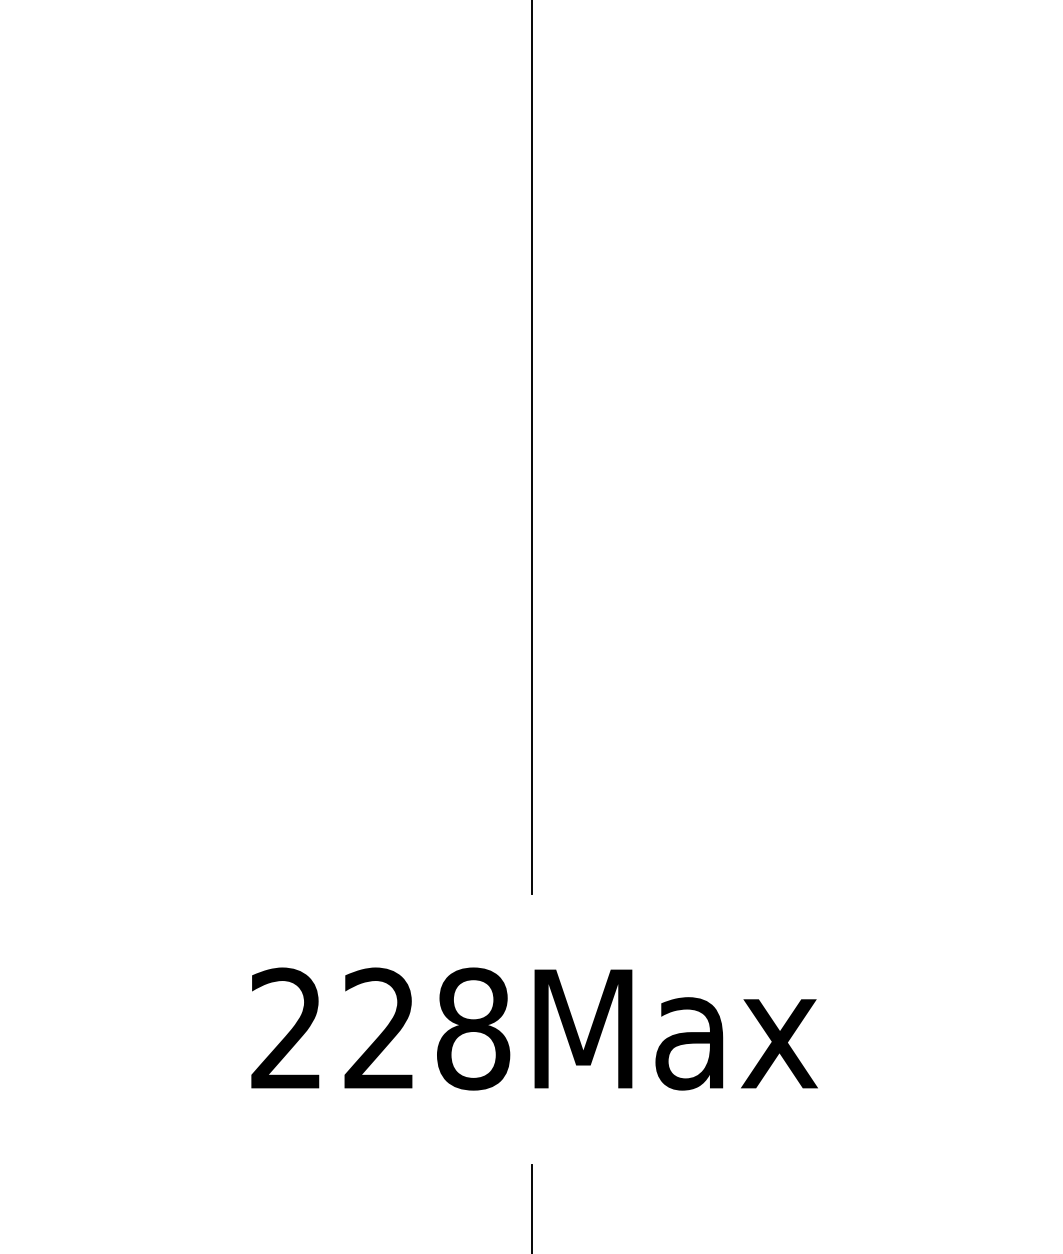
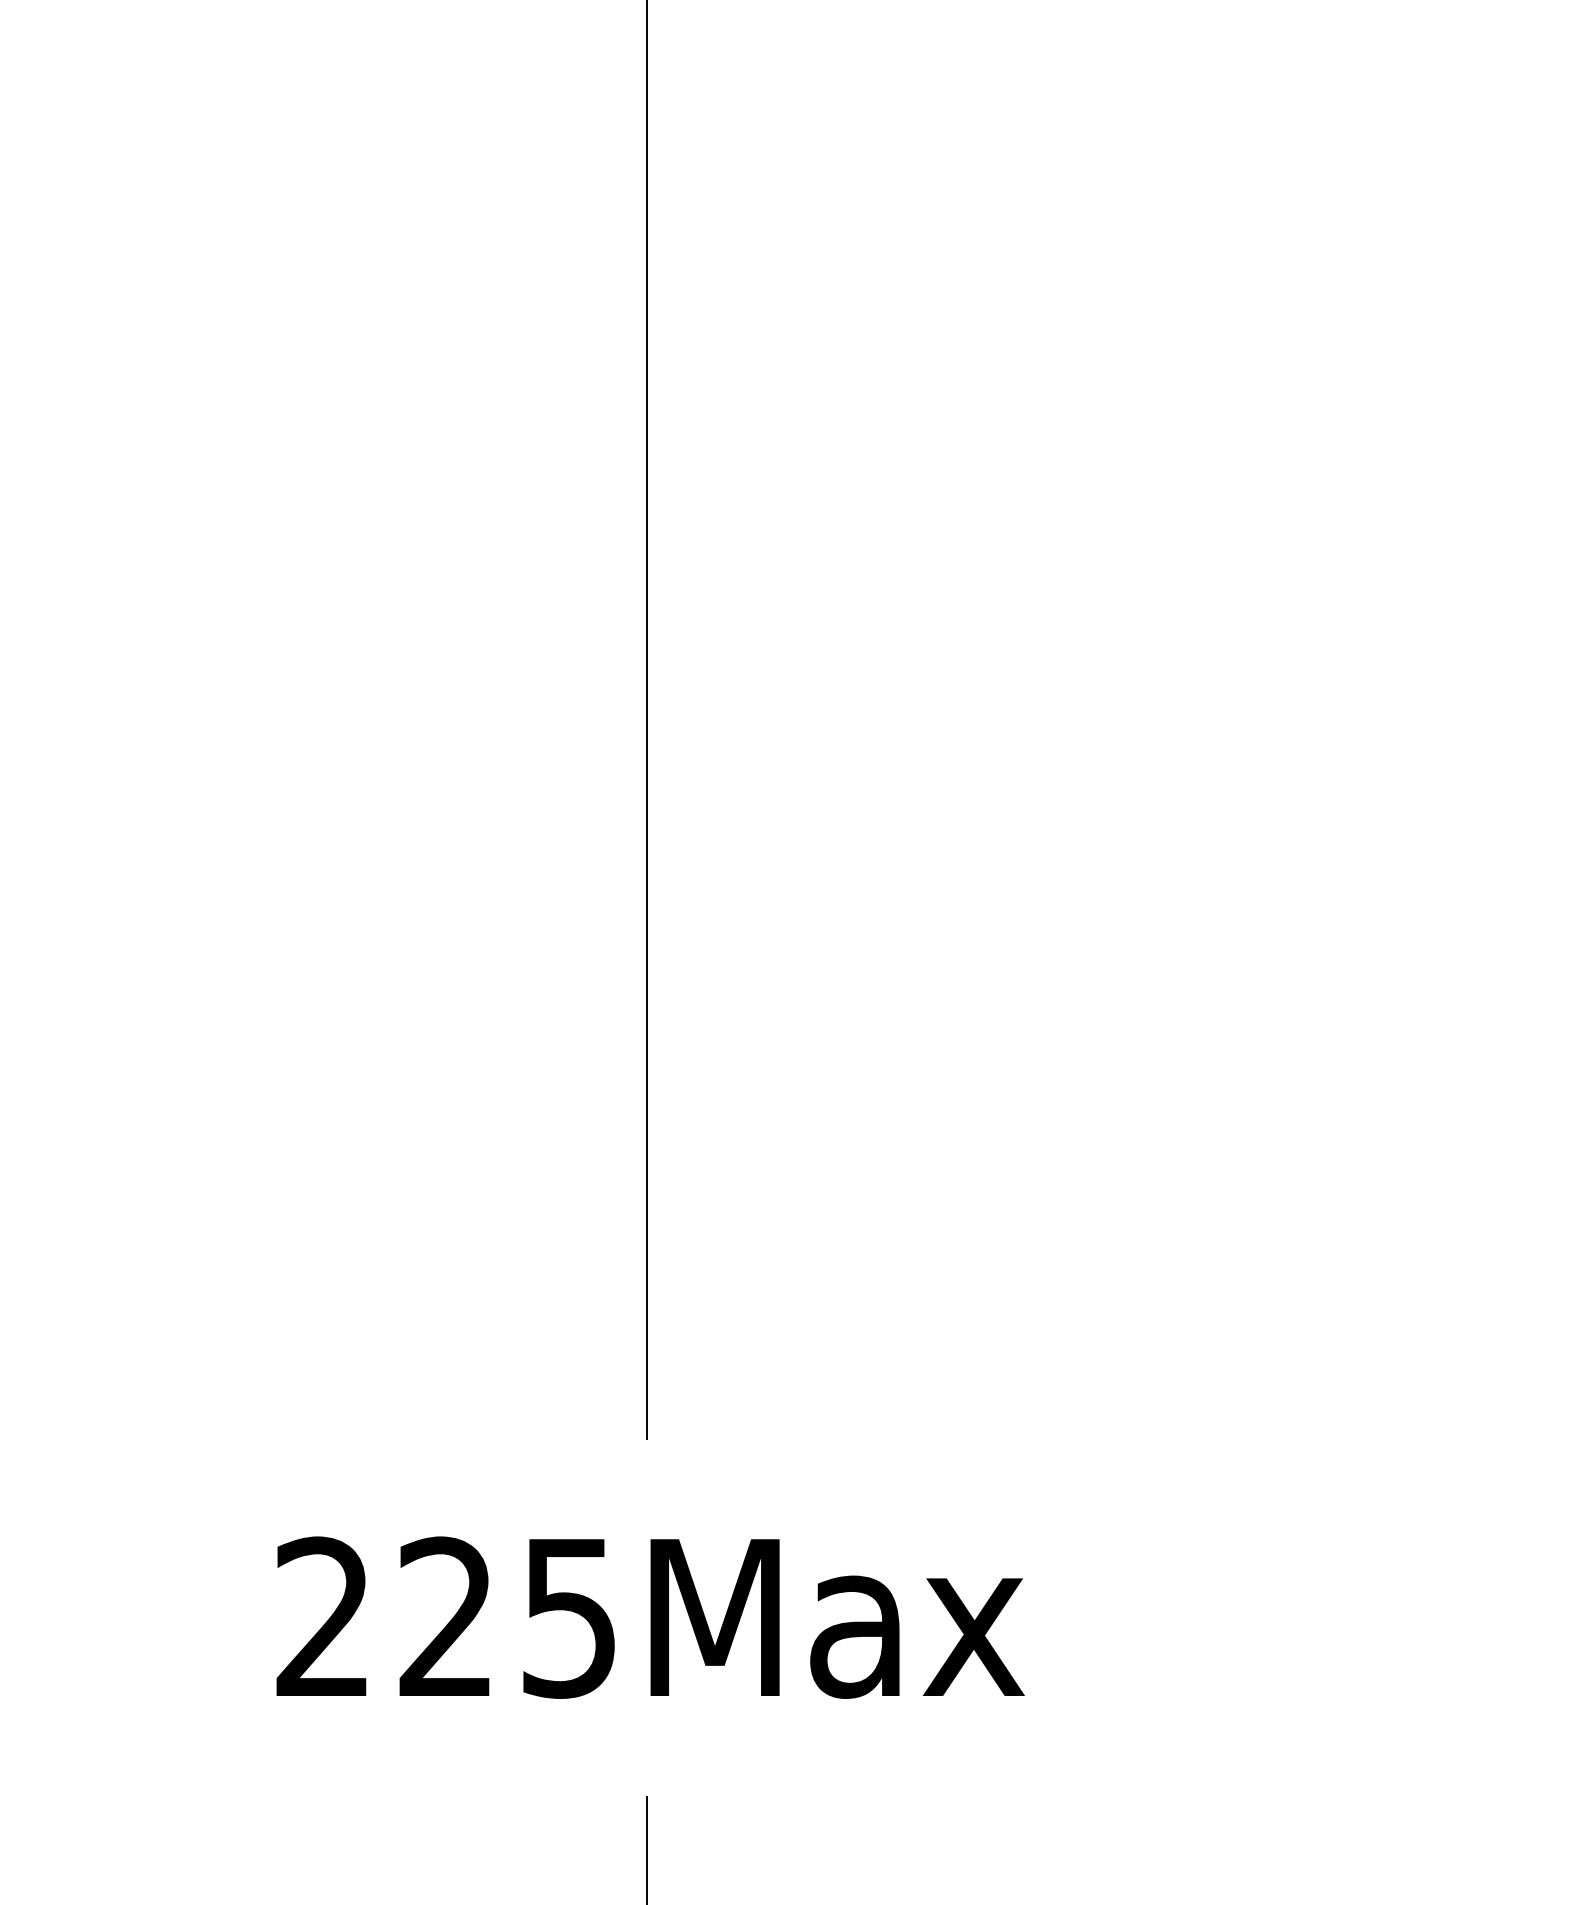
text: (473, 1028) -> (569, 1617), 228Max -> 225Max

